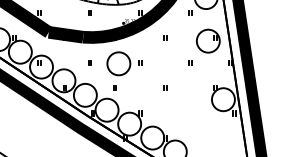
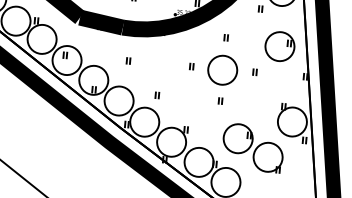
circle: (118, 63) -> (222, 69), moved
part: (194, 122) -> (253, 147), added

